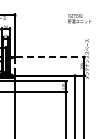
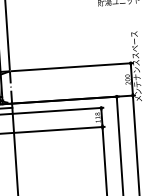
line: (50, 57) -> (71, 67), dashed -> solid

